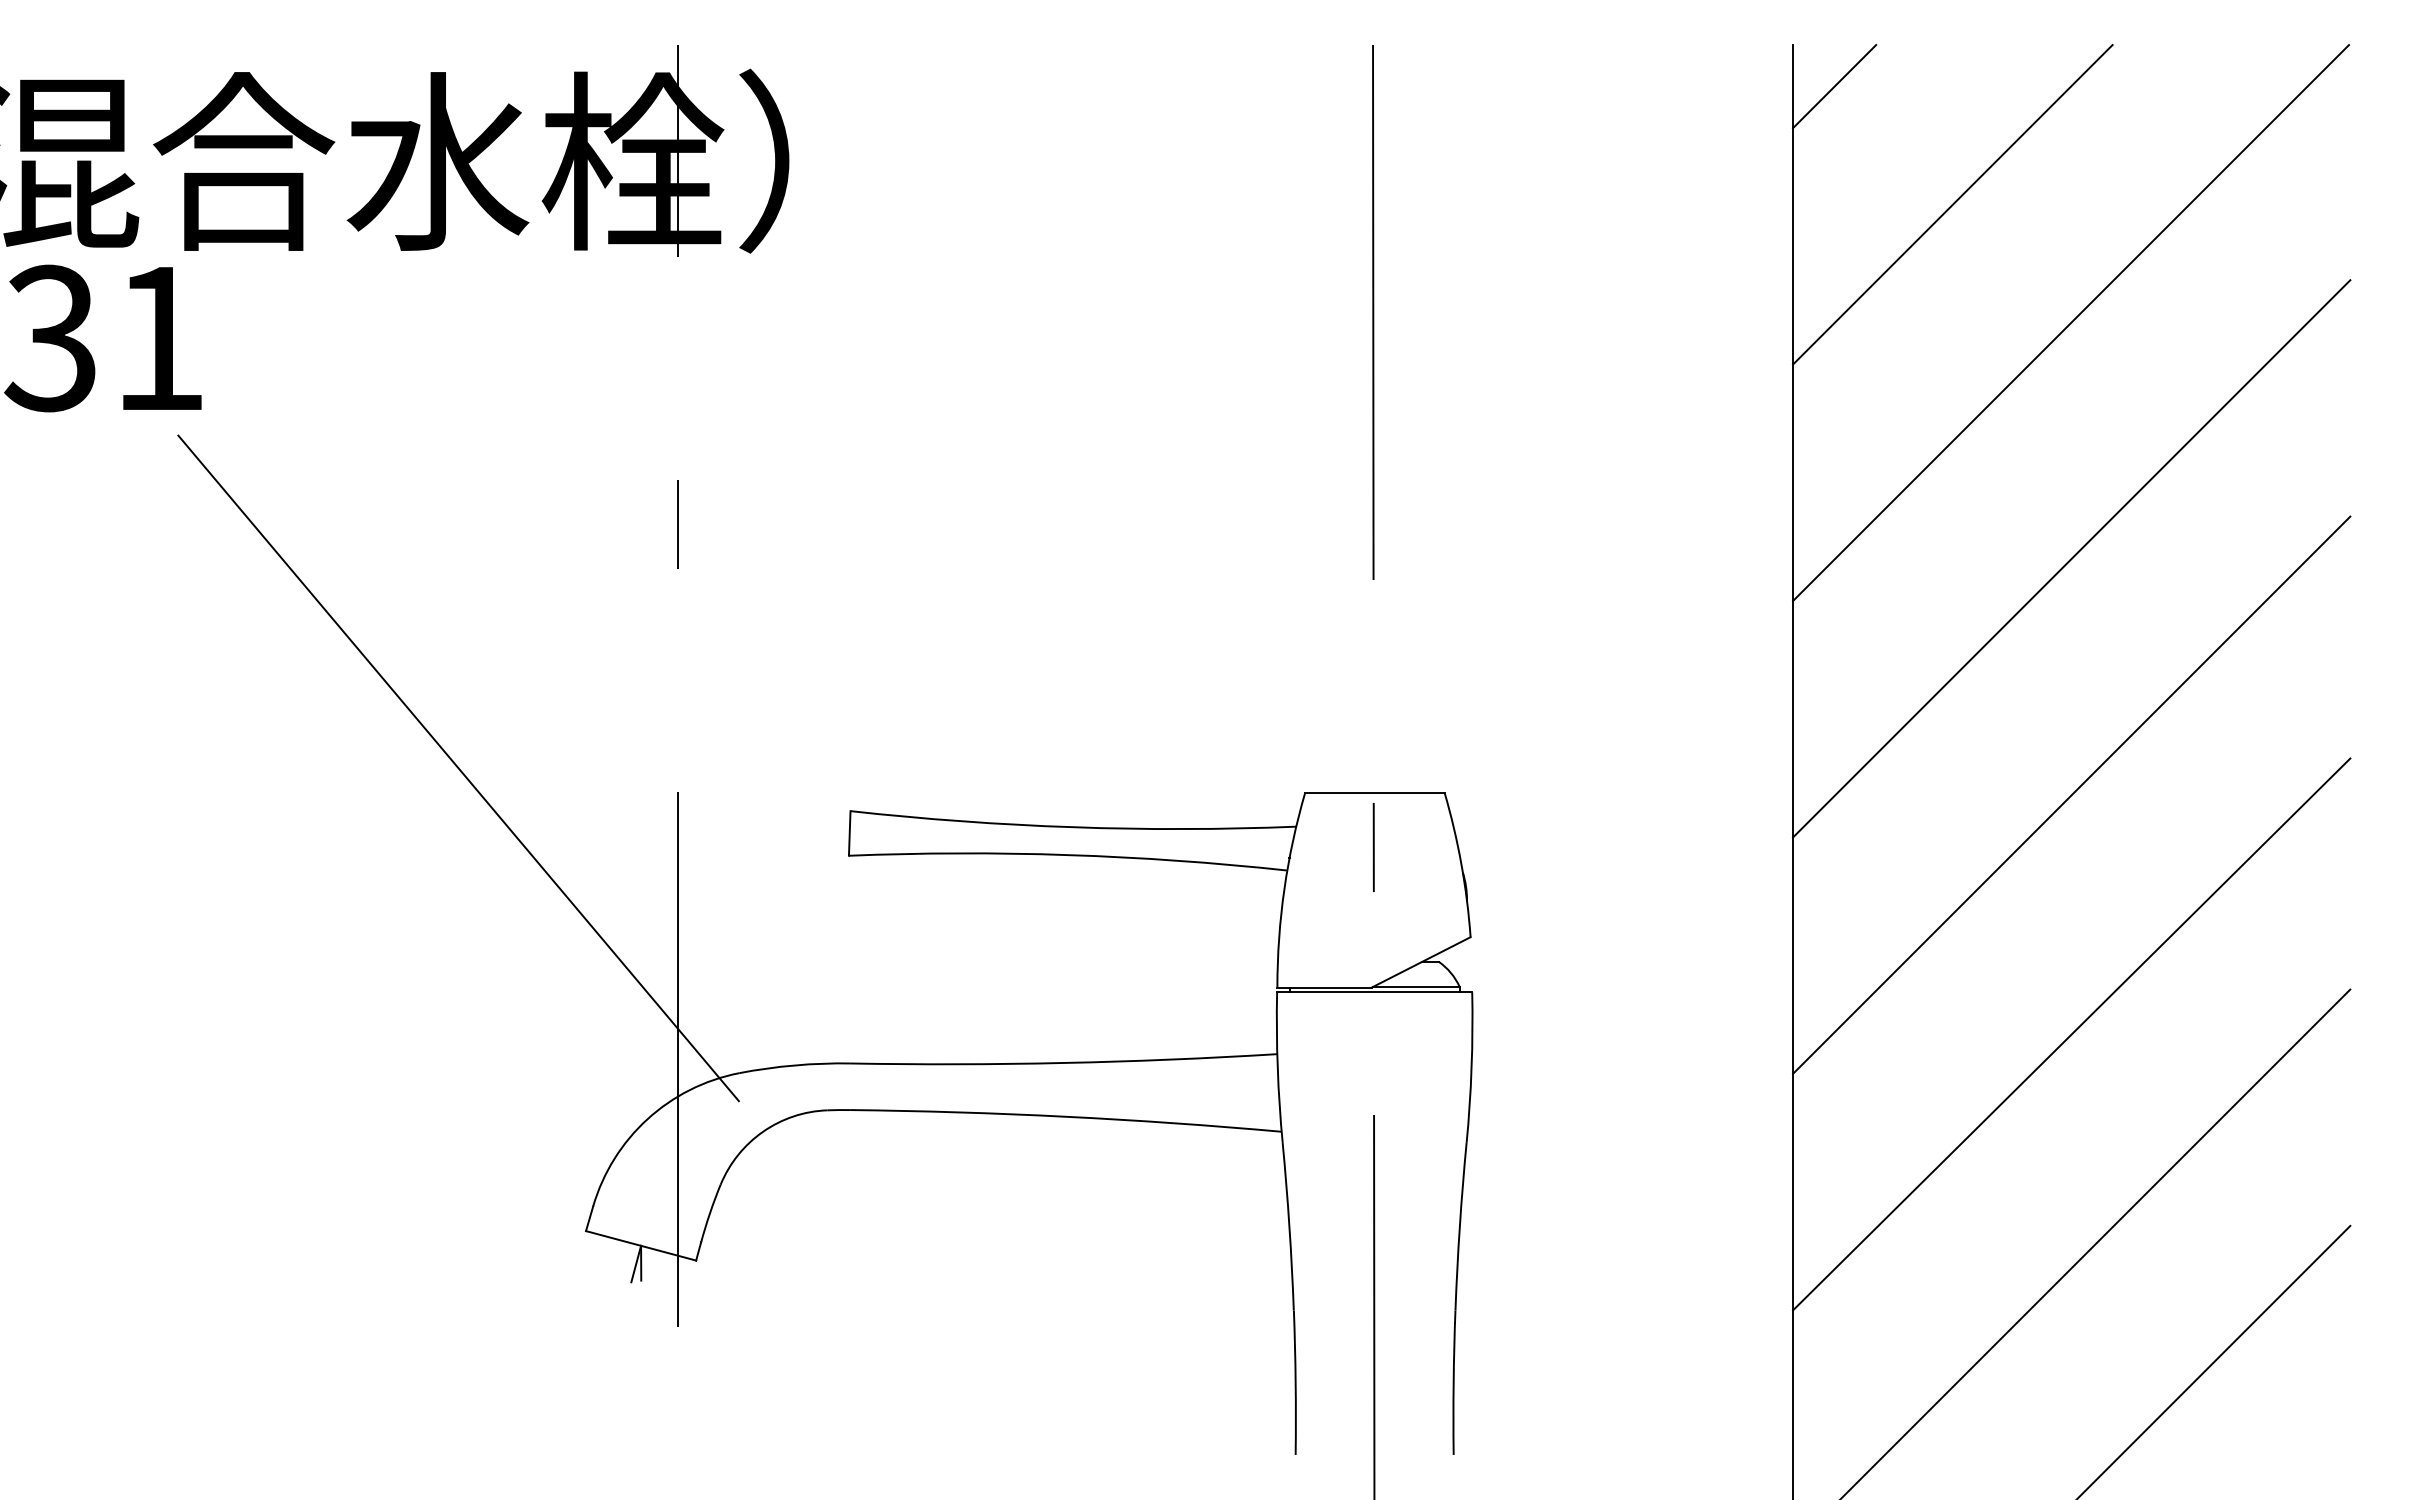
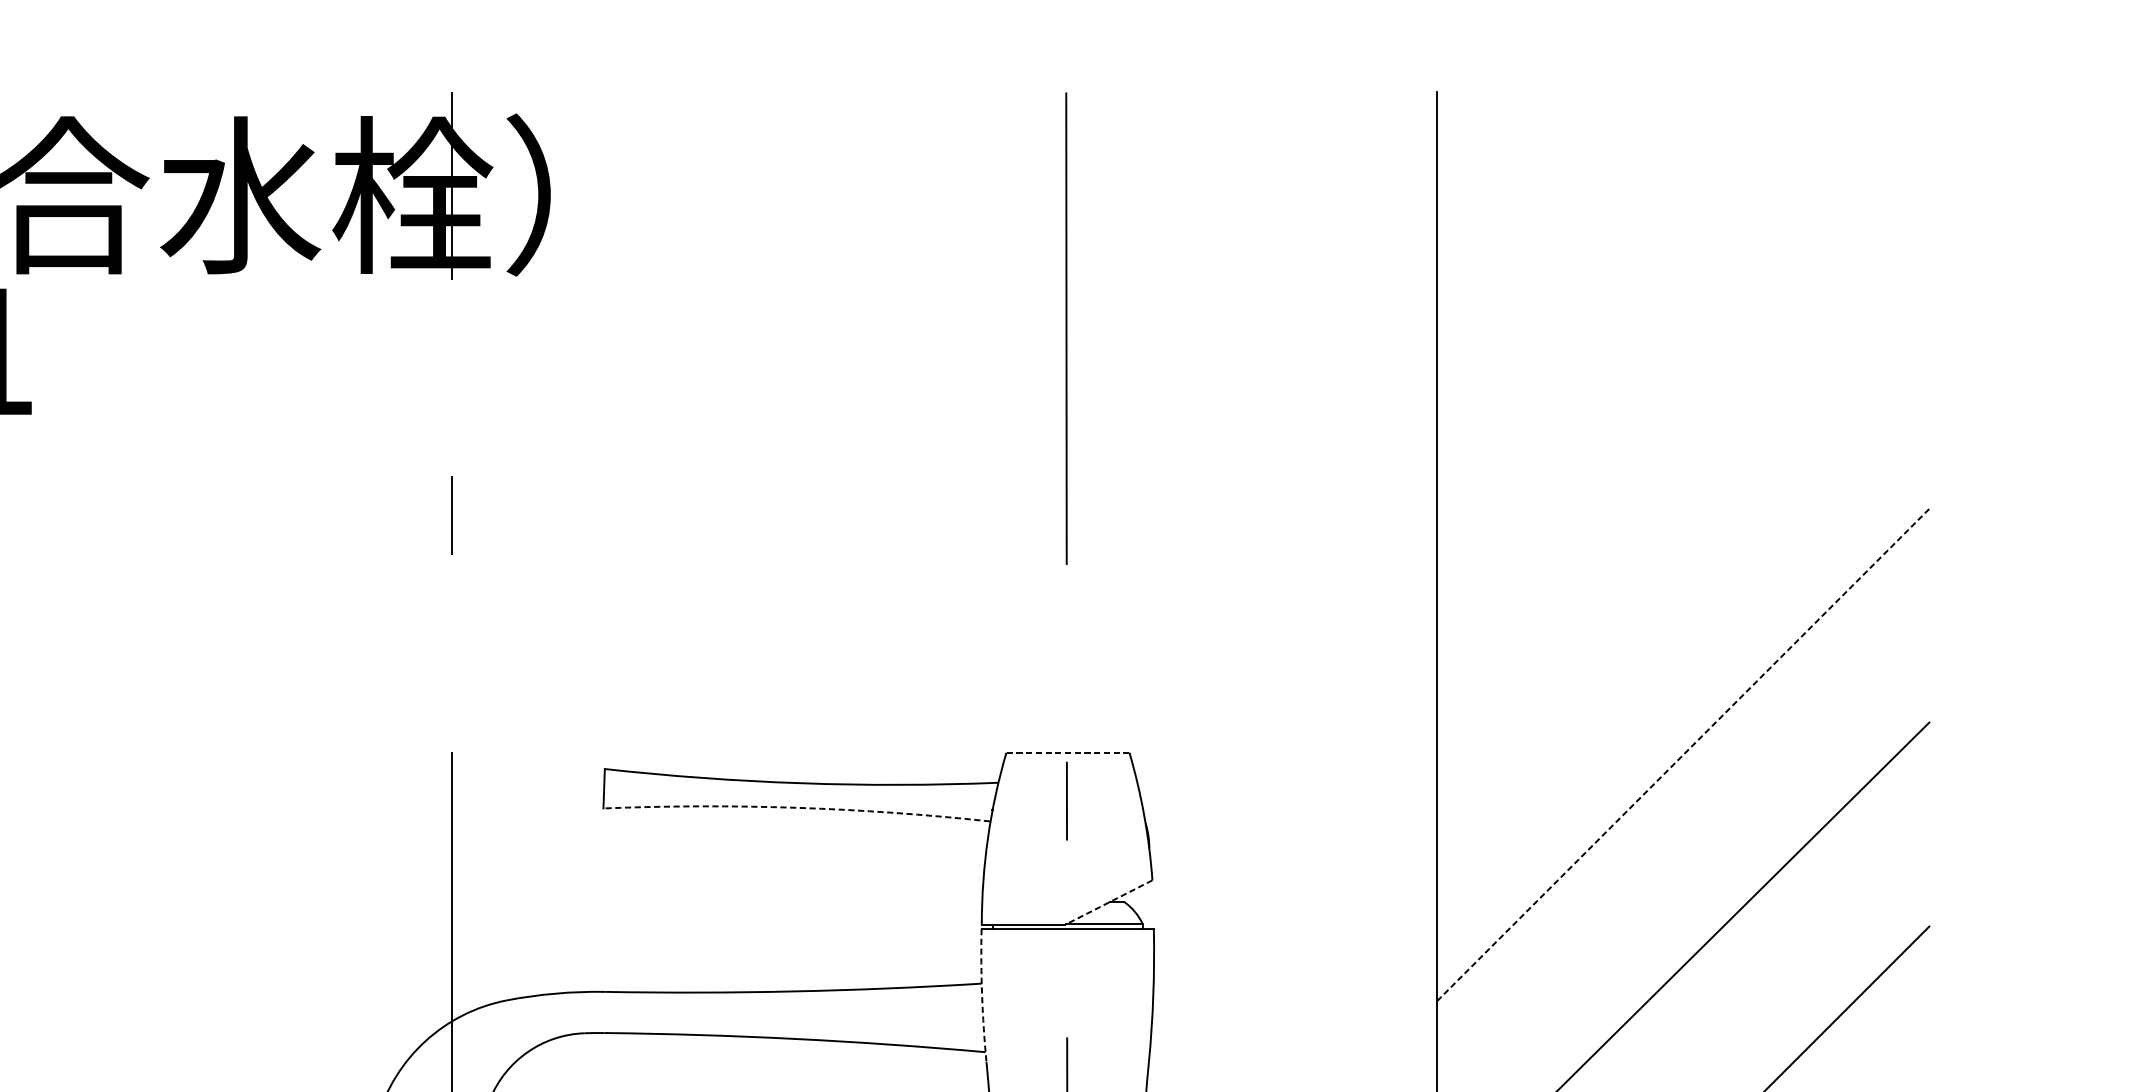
line: (1834, 86) -> (1473, 129), removed
line: (1952, 204) -> (1578, 233), removed
line: (2071, 323) -> (1683, 338), removed
line: (2071, 558) -> (1683, 545), removed
line: (458, 768) -> (258, 731), removed
line: (1374, 792) -> (1067, 752), solid -> dashed
line: (2072, 794) -> (1683, 754), solid -> dashed
arc: (1068, 855) -> (797, 808), solid -> dashed
line: (1421, 962) -> (1109, 902), solid -> dashed
arc: (1277, 1067) -> (981, 995), solid -> dashed

